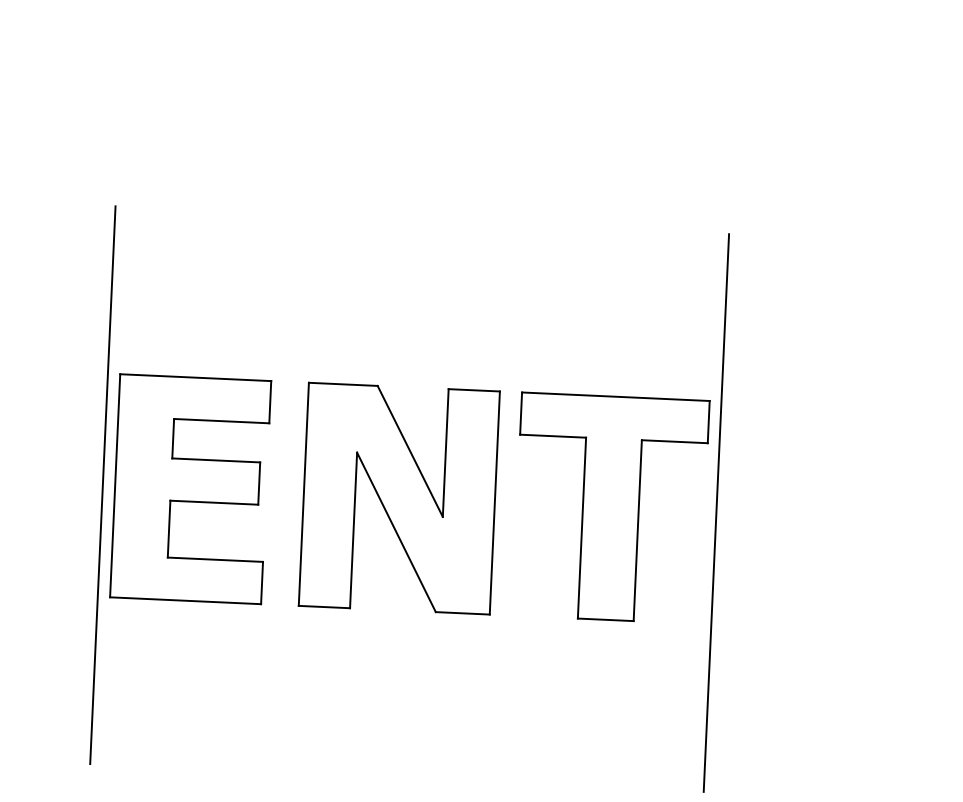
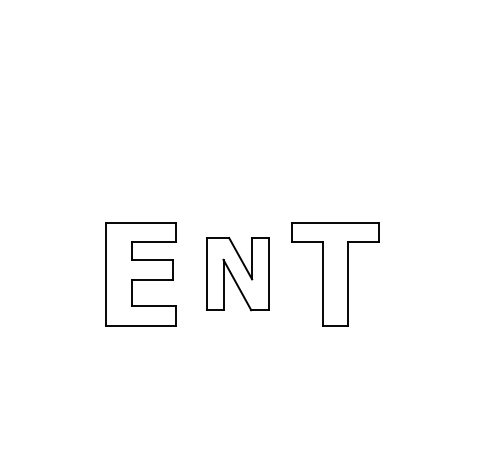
line: (102, 485) -> (100, 274), removed
part: (398, 497) -> (237, 273), size x0.7
line: (716, 513) -> (384, 274), removed

